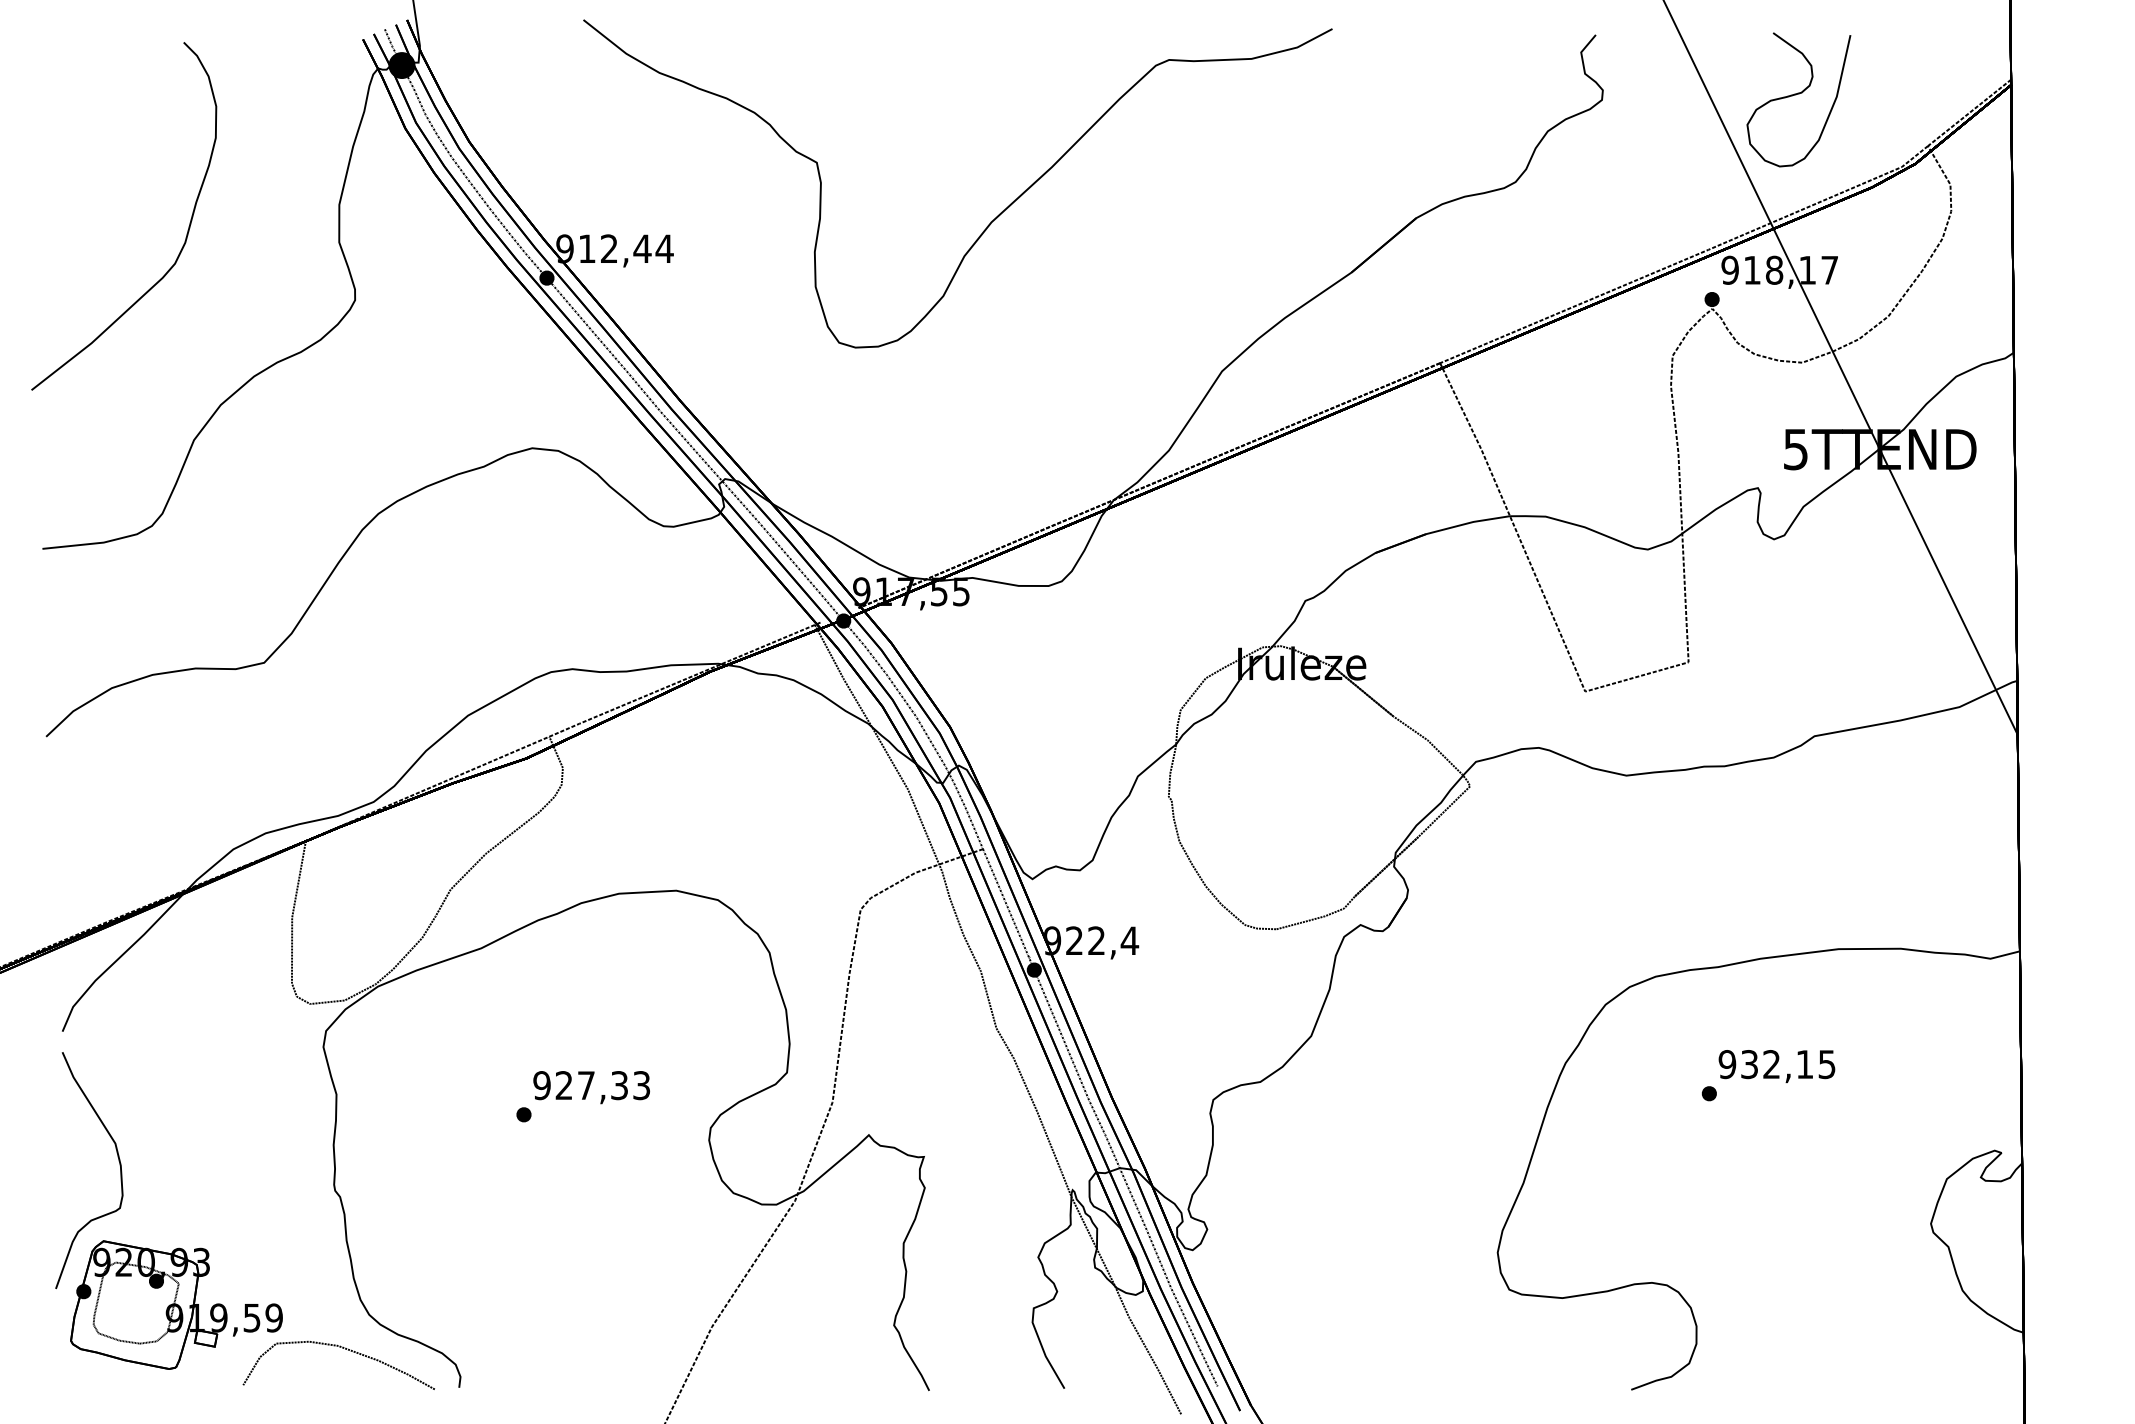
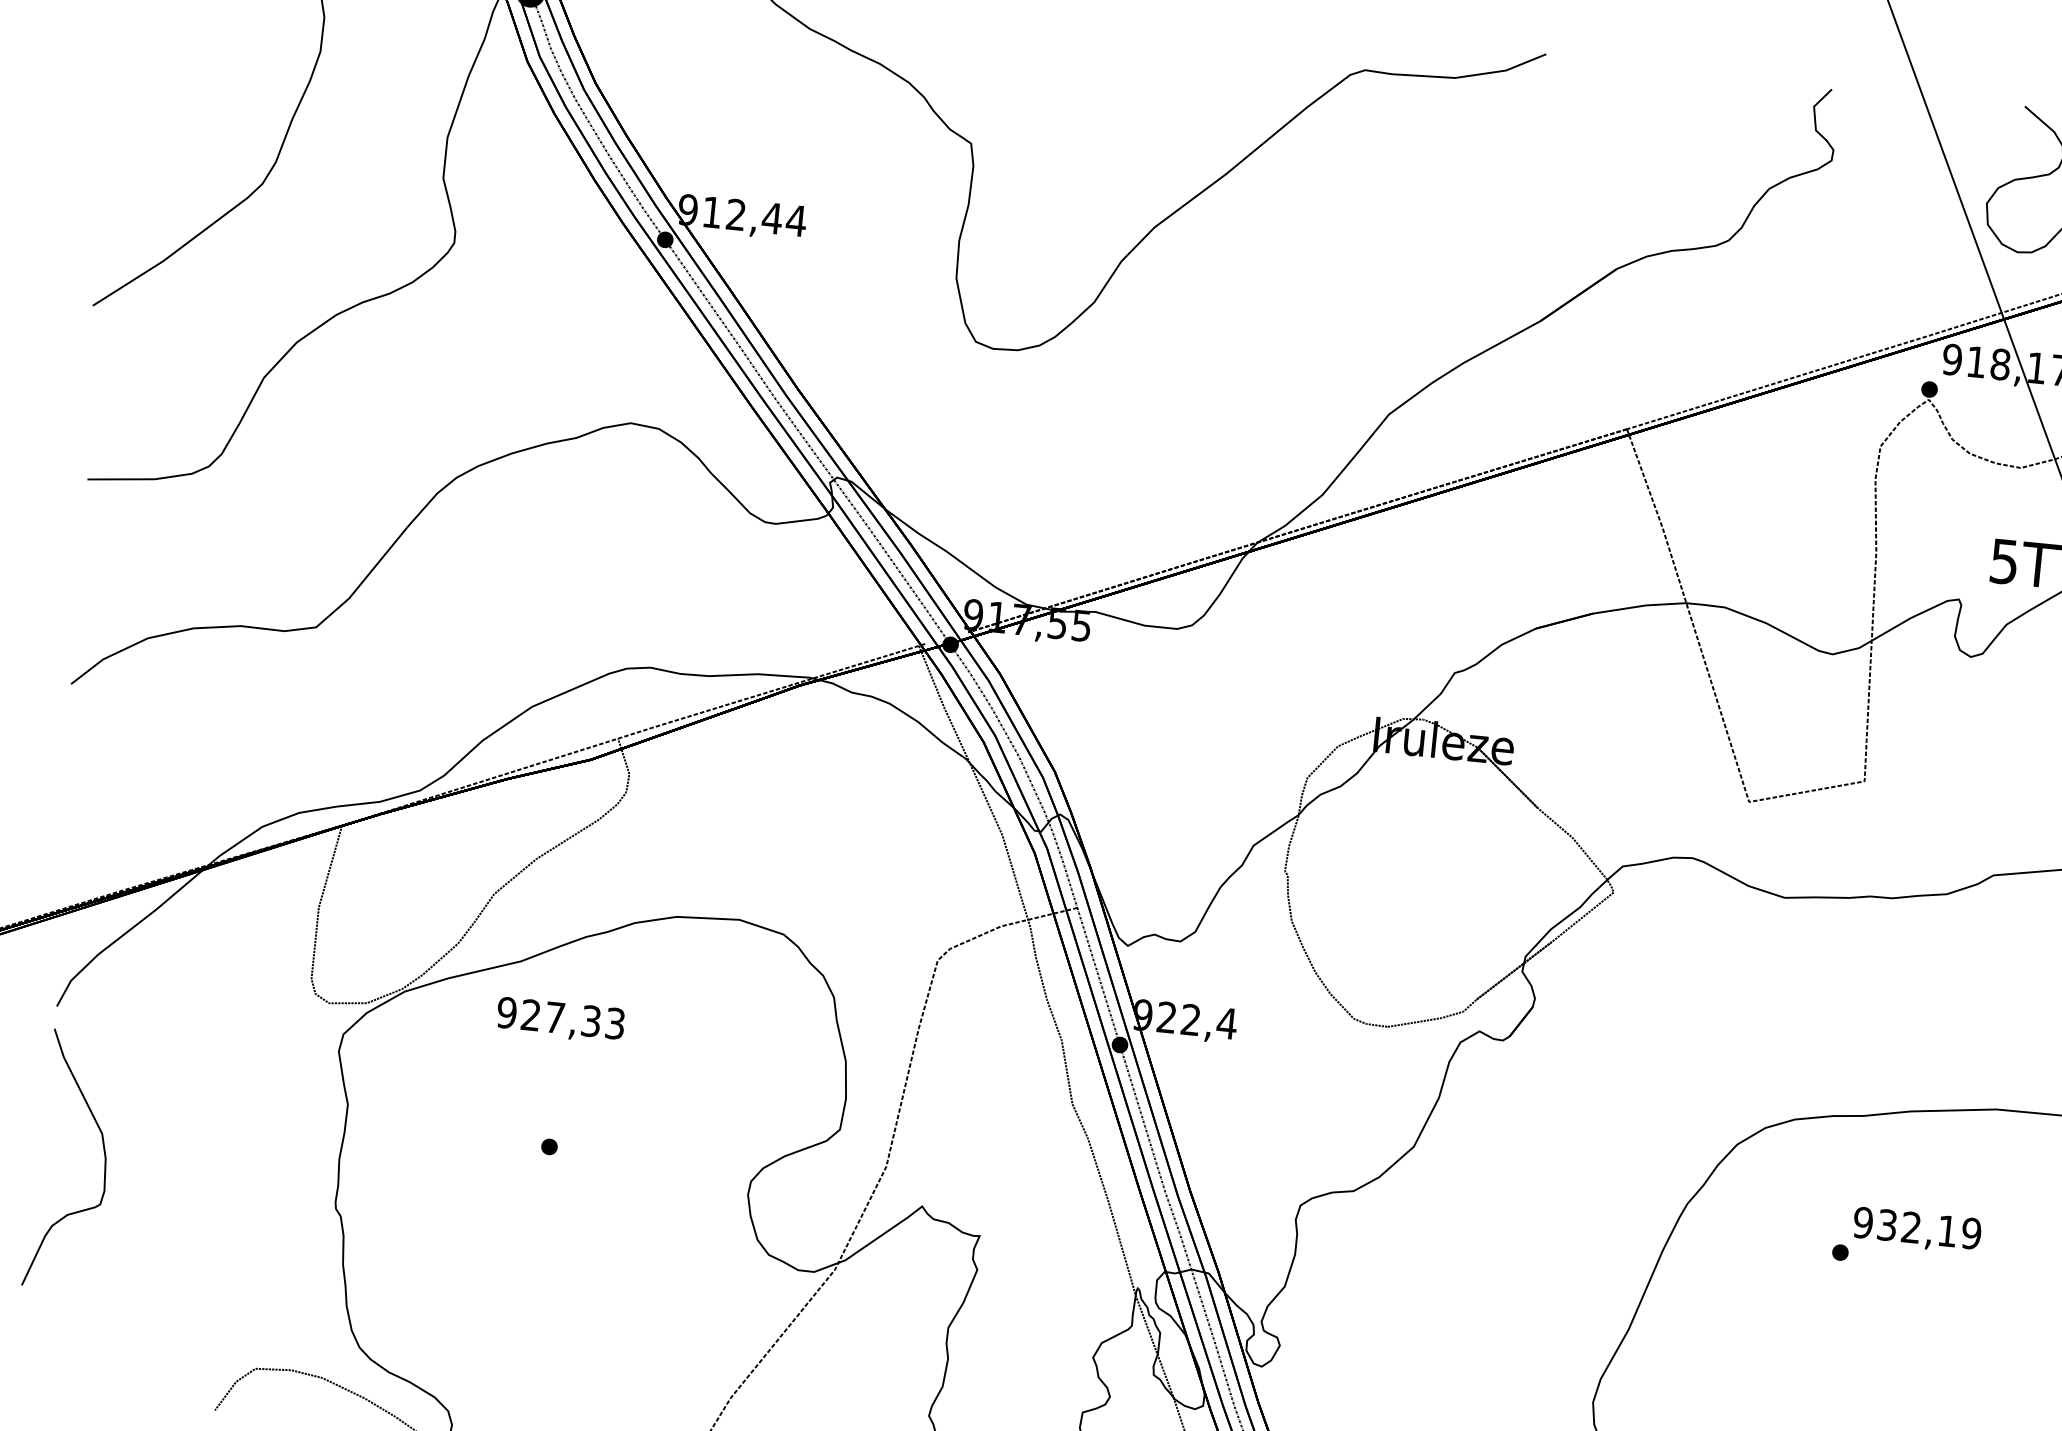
text: (1826, 1064) -> (1970, 1233), 932,15 -> 932,19
text: (591, 1087) -> (560, 1020), moved
part: (176, 1304) -> (151, 1315), removed

